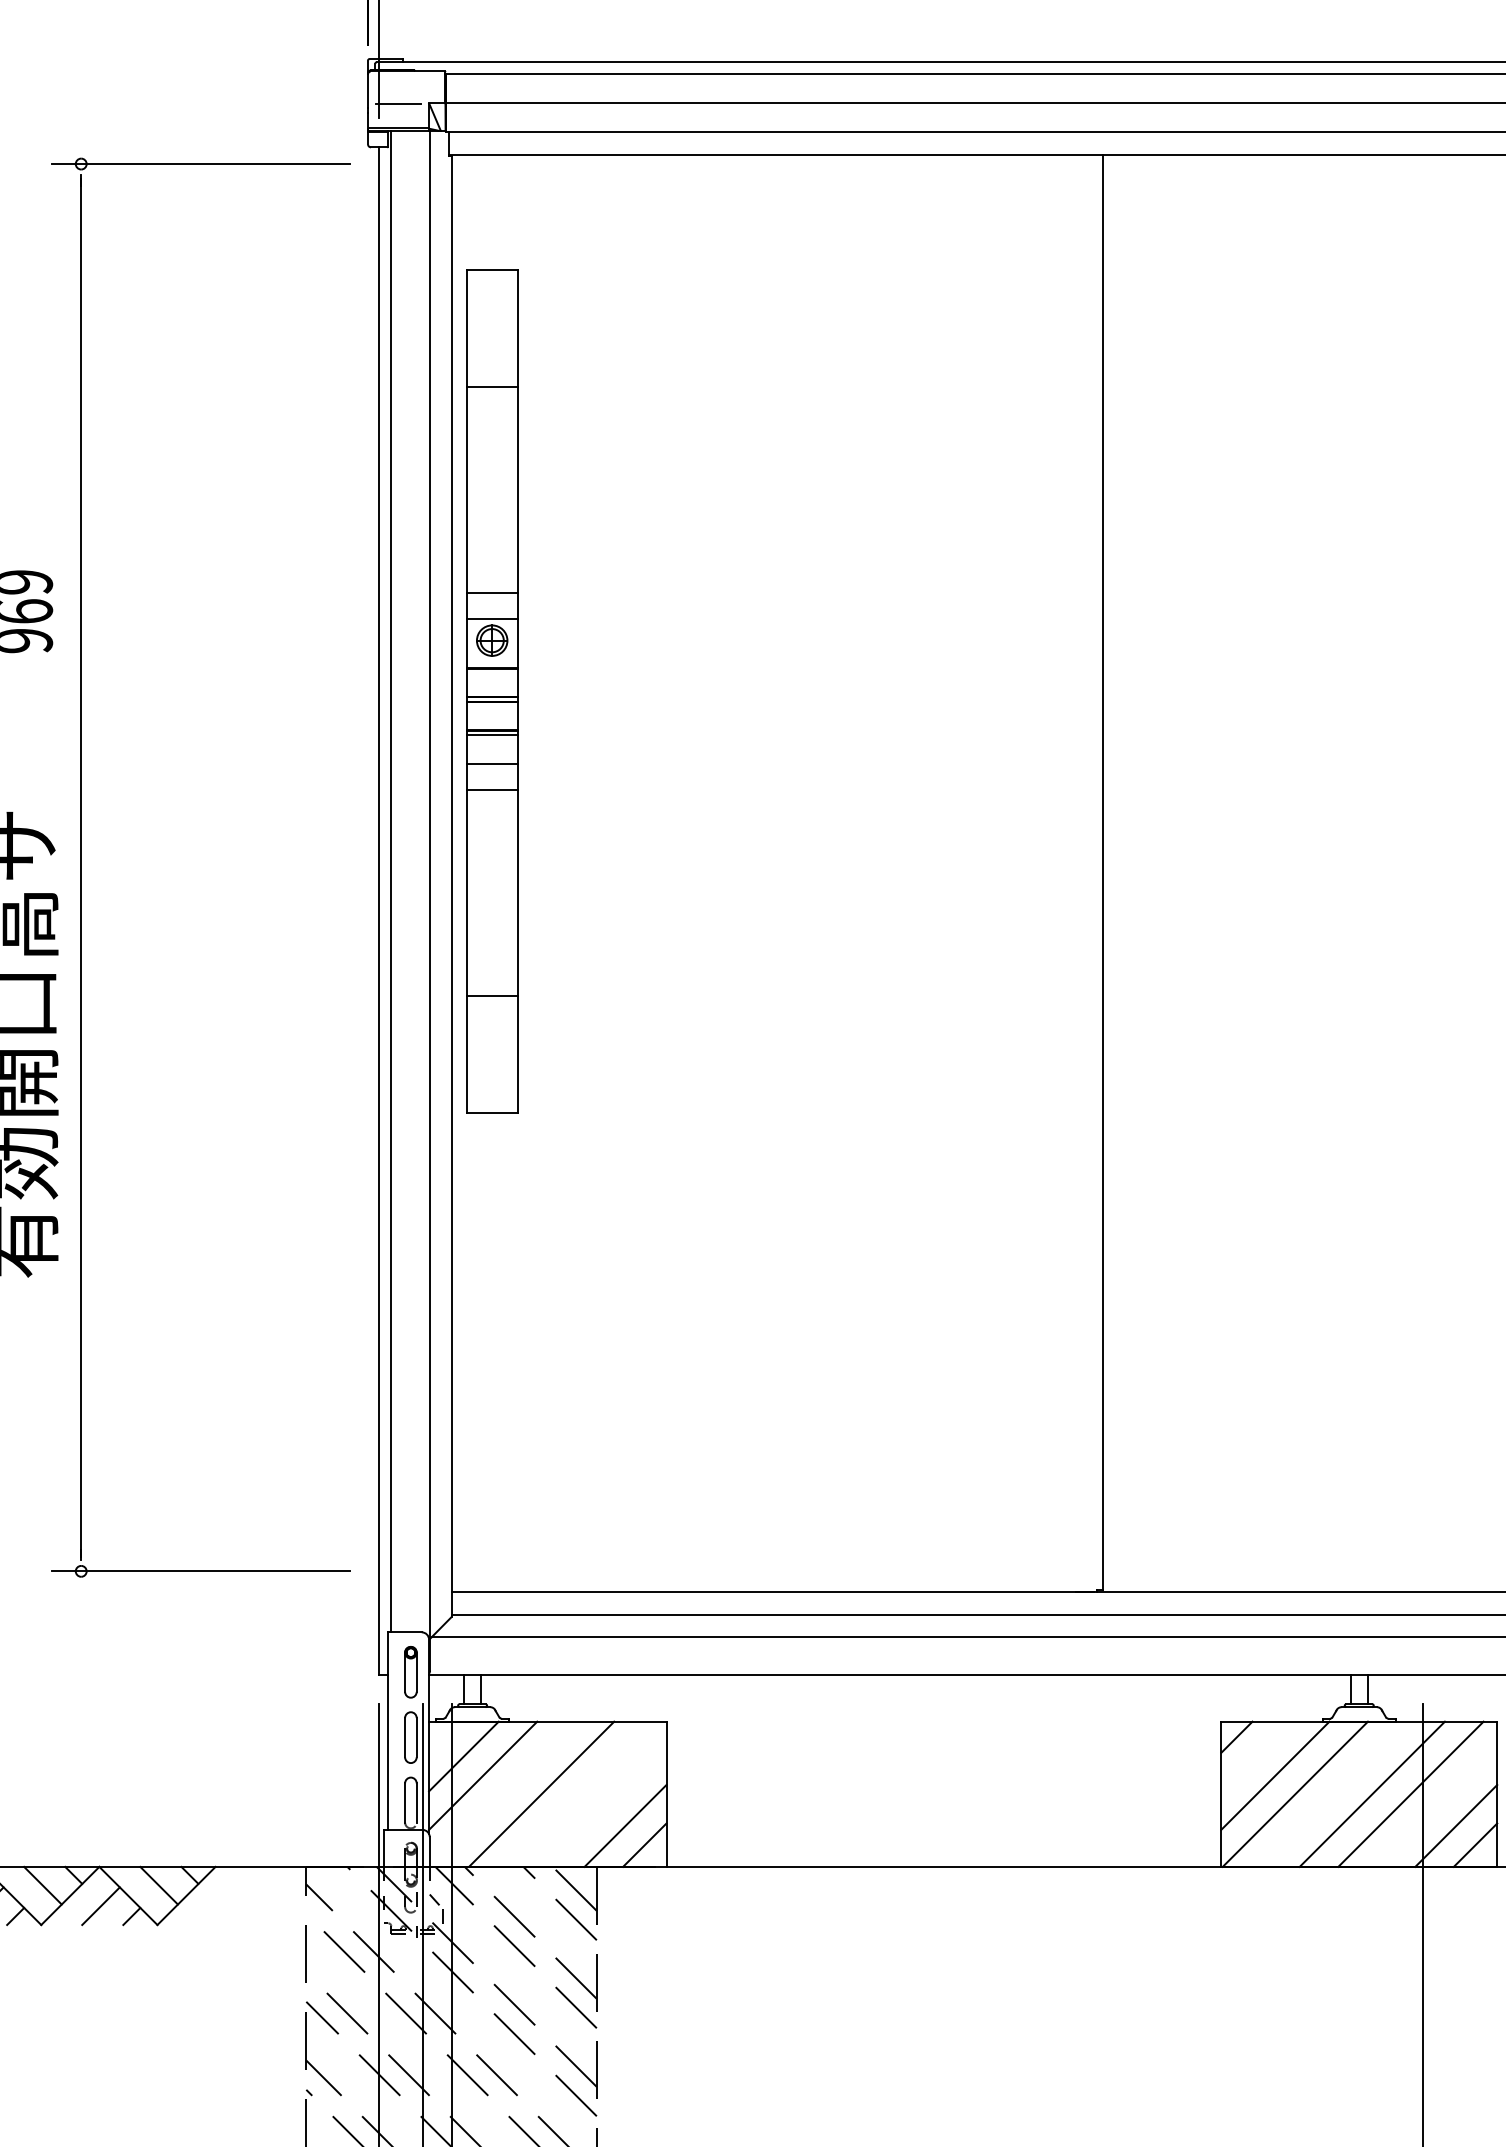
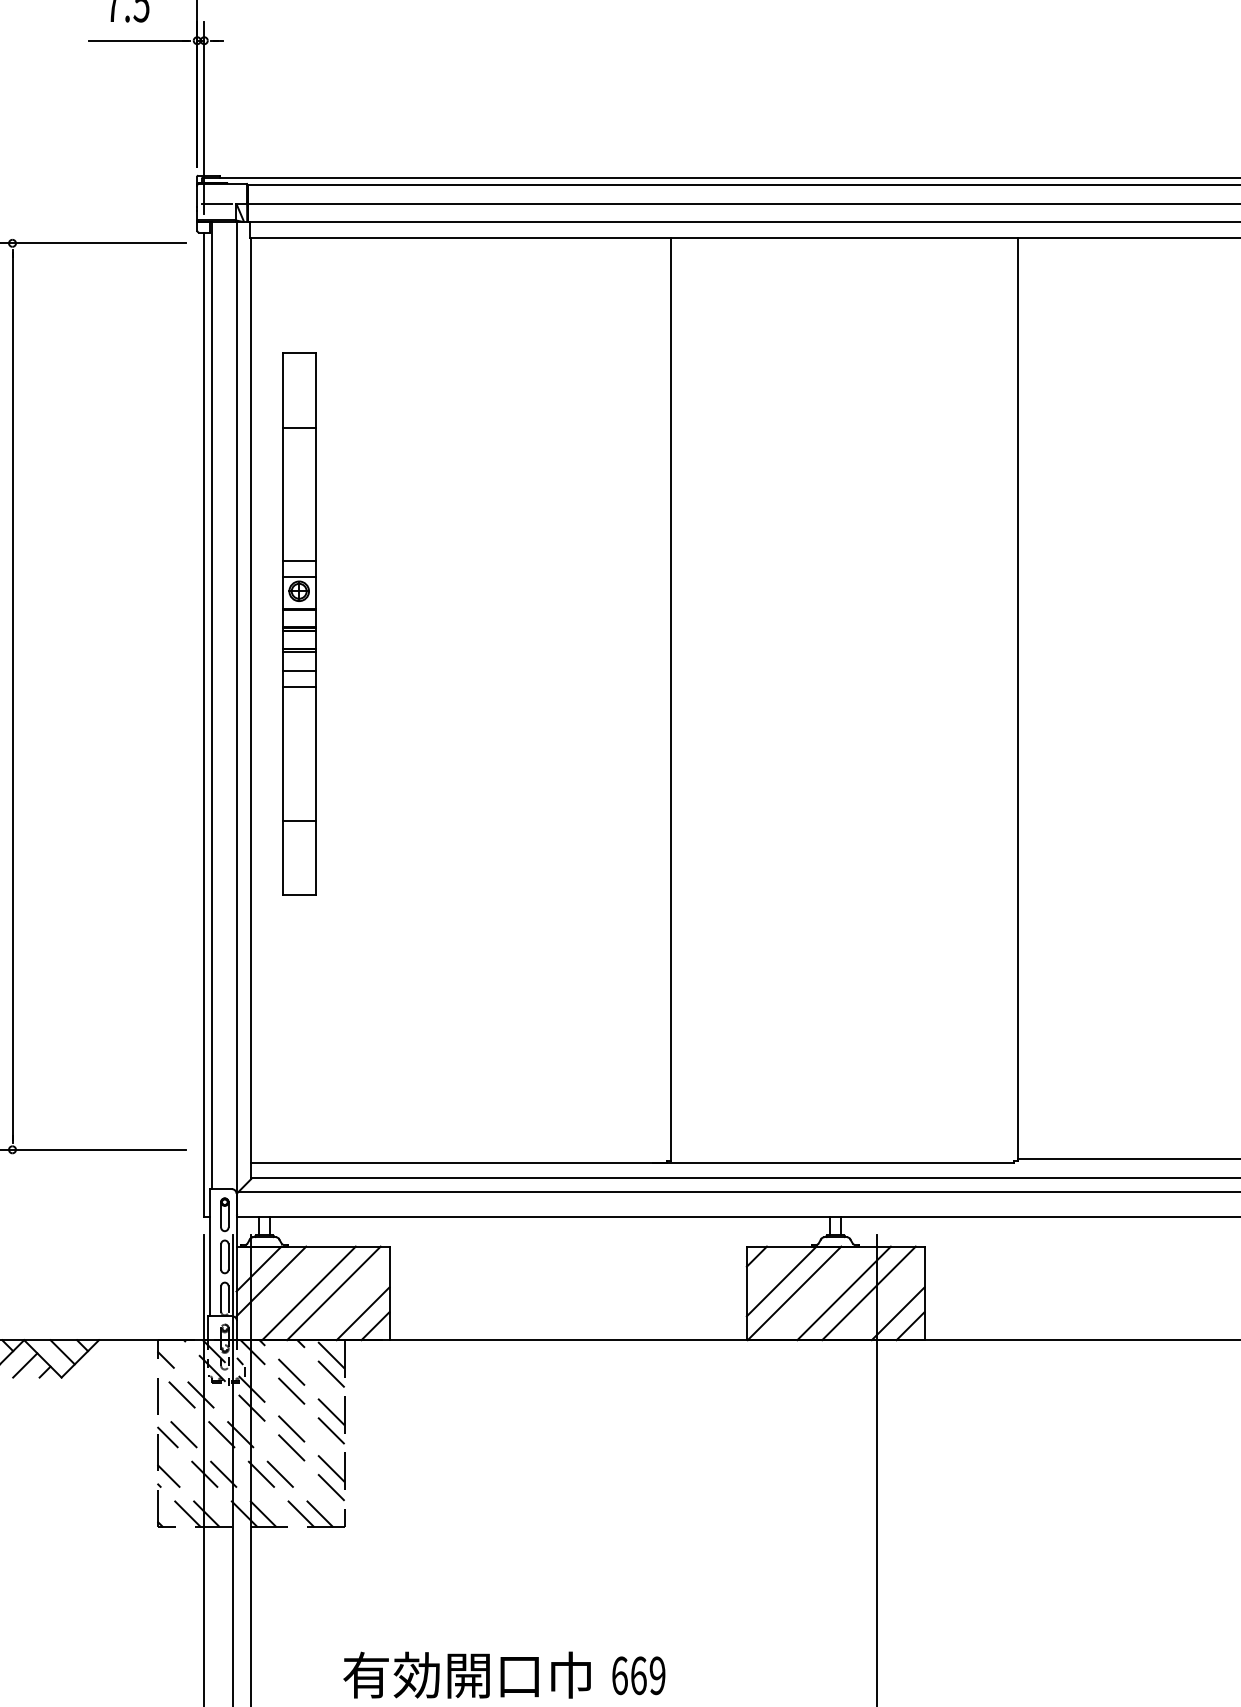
part: (492, 690) -> (299, 623), moved
line: (579, 1794) -> (333, 1293), added

